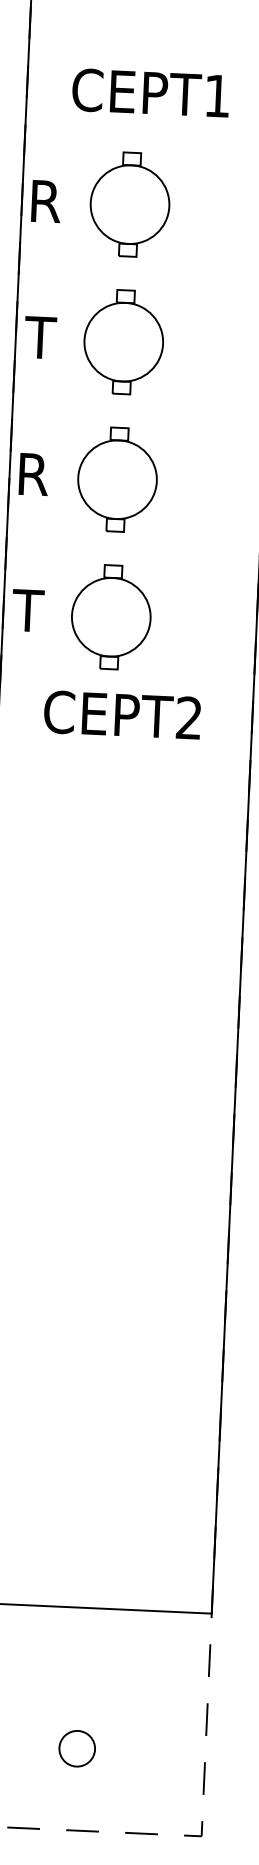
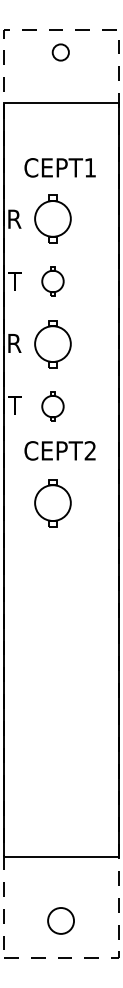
part: (122, 342) -> (52, 281), size x0.6
part: (110, 616) -> (52, 406), size x0.6
part: (100, 830) -> (52, 503), added
circle: (76, 1749) -> (60, 921), size x1.6

